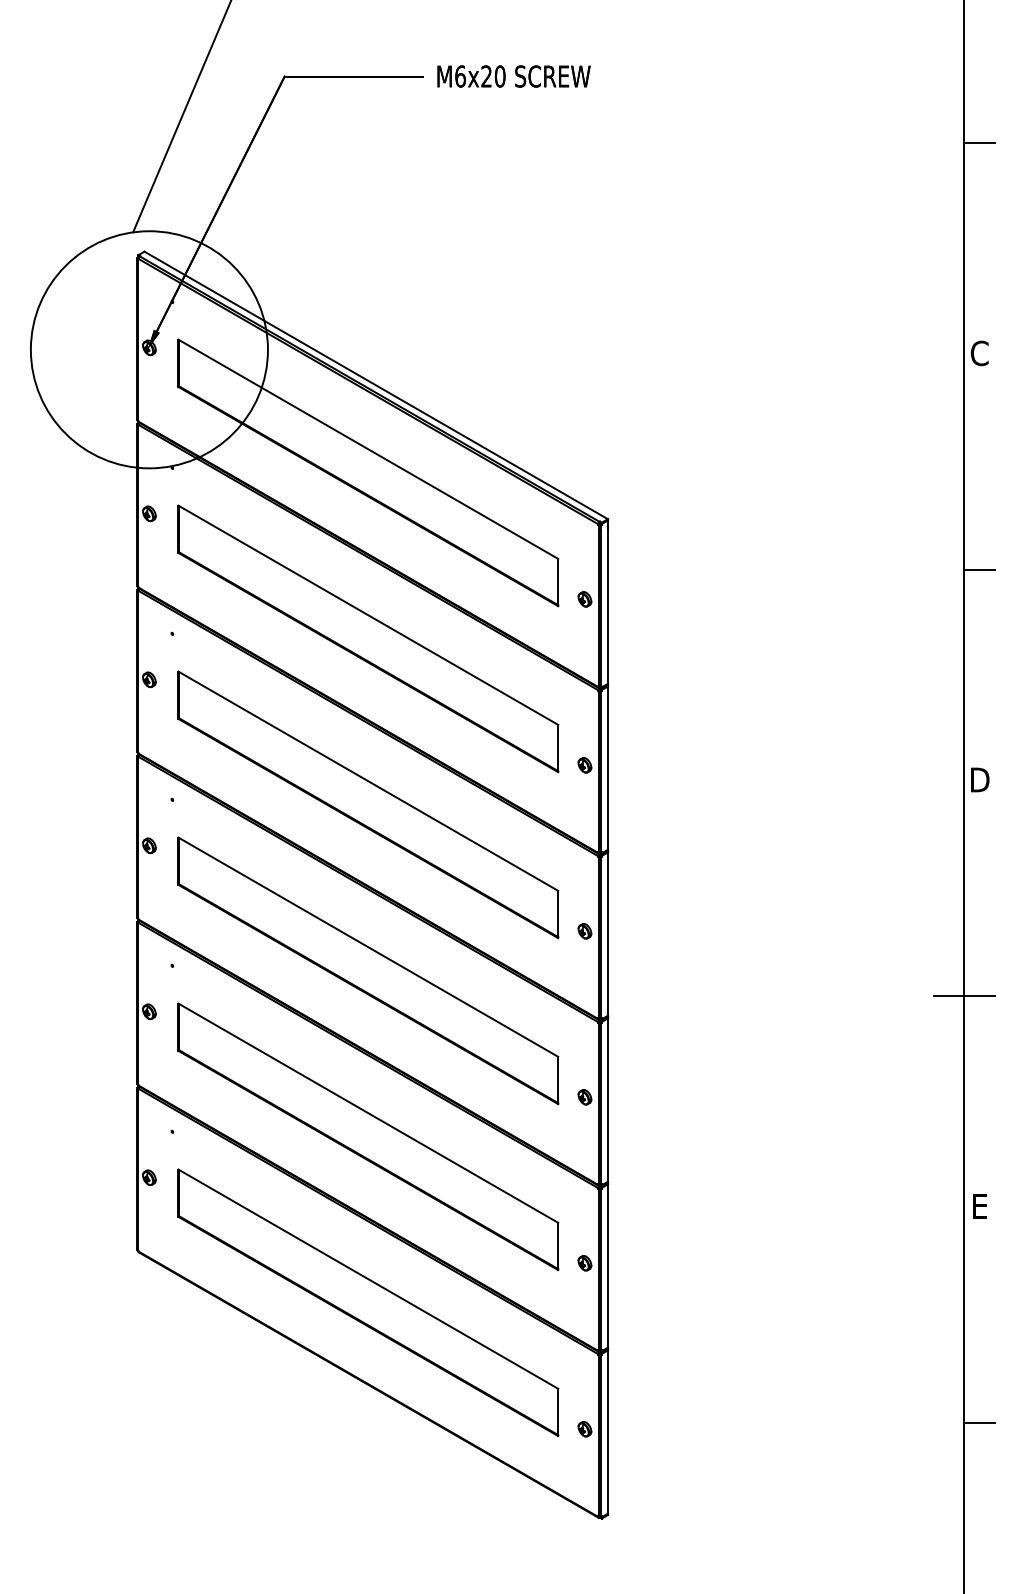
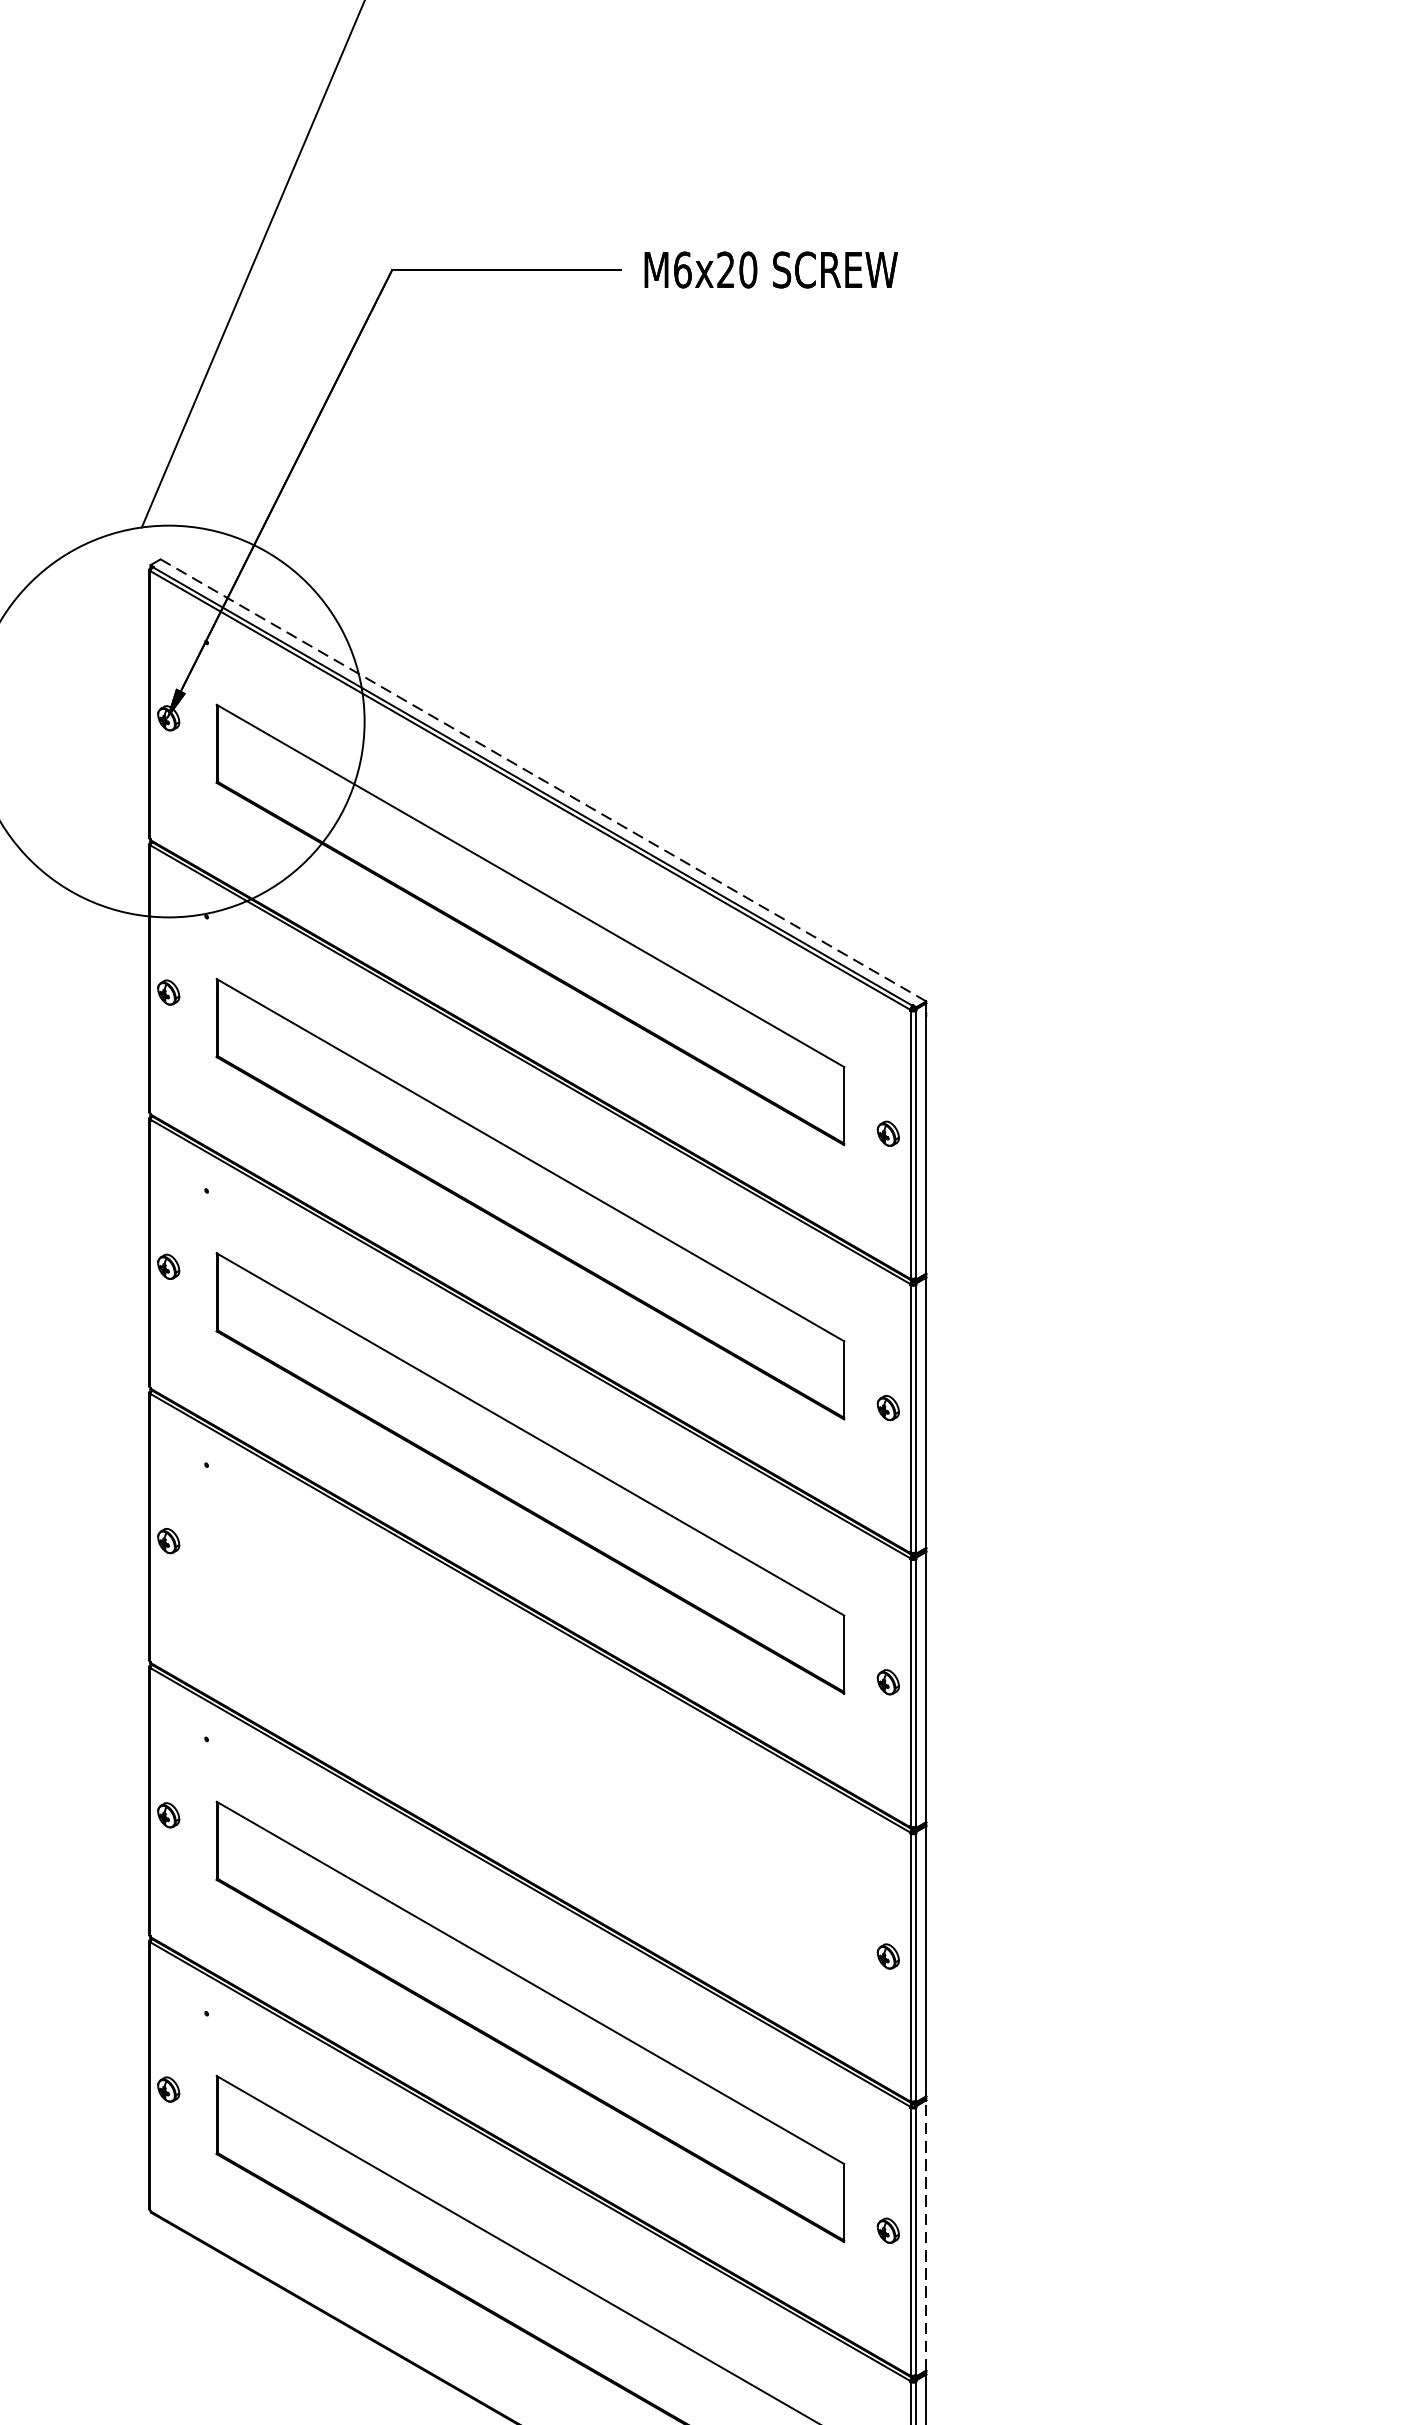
line: (376, 385) -> (543, 780), solid -> dashed
part: (368, 970) -> (530, 1747), removed
line: (607, 1266) -> (925, 2236), solid -> dashed

